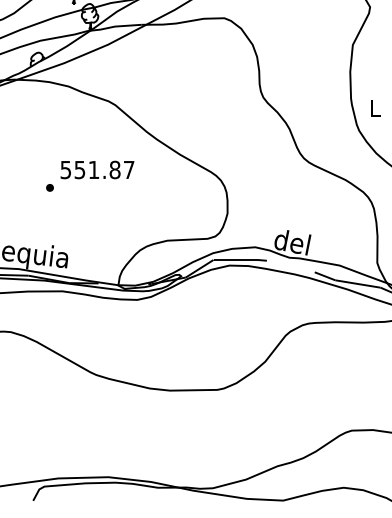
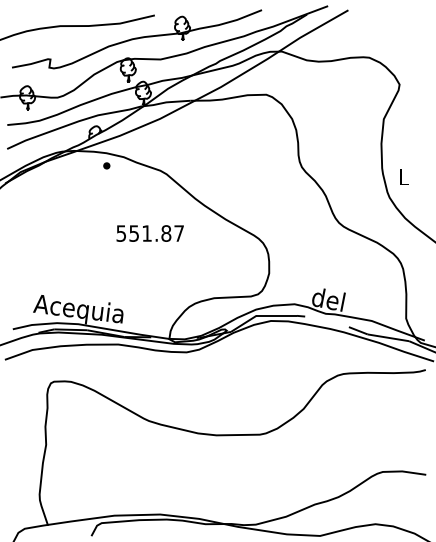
part: (49, 187) -> (106, 165), moved

